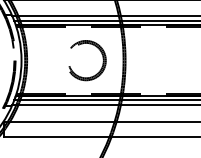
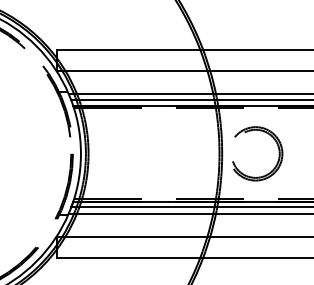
part: (102, 60) -> (278, 153), moved

